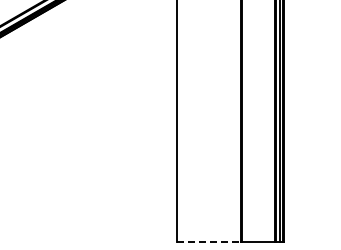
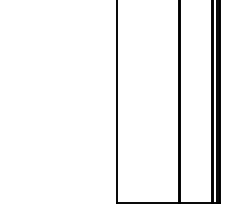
line: (209, 242) -> (148, 203), dashed -> solid

